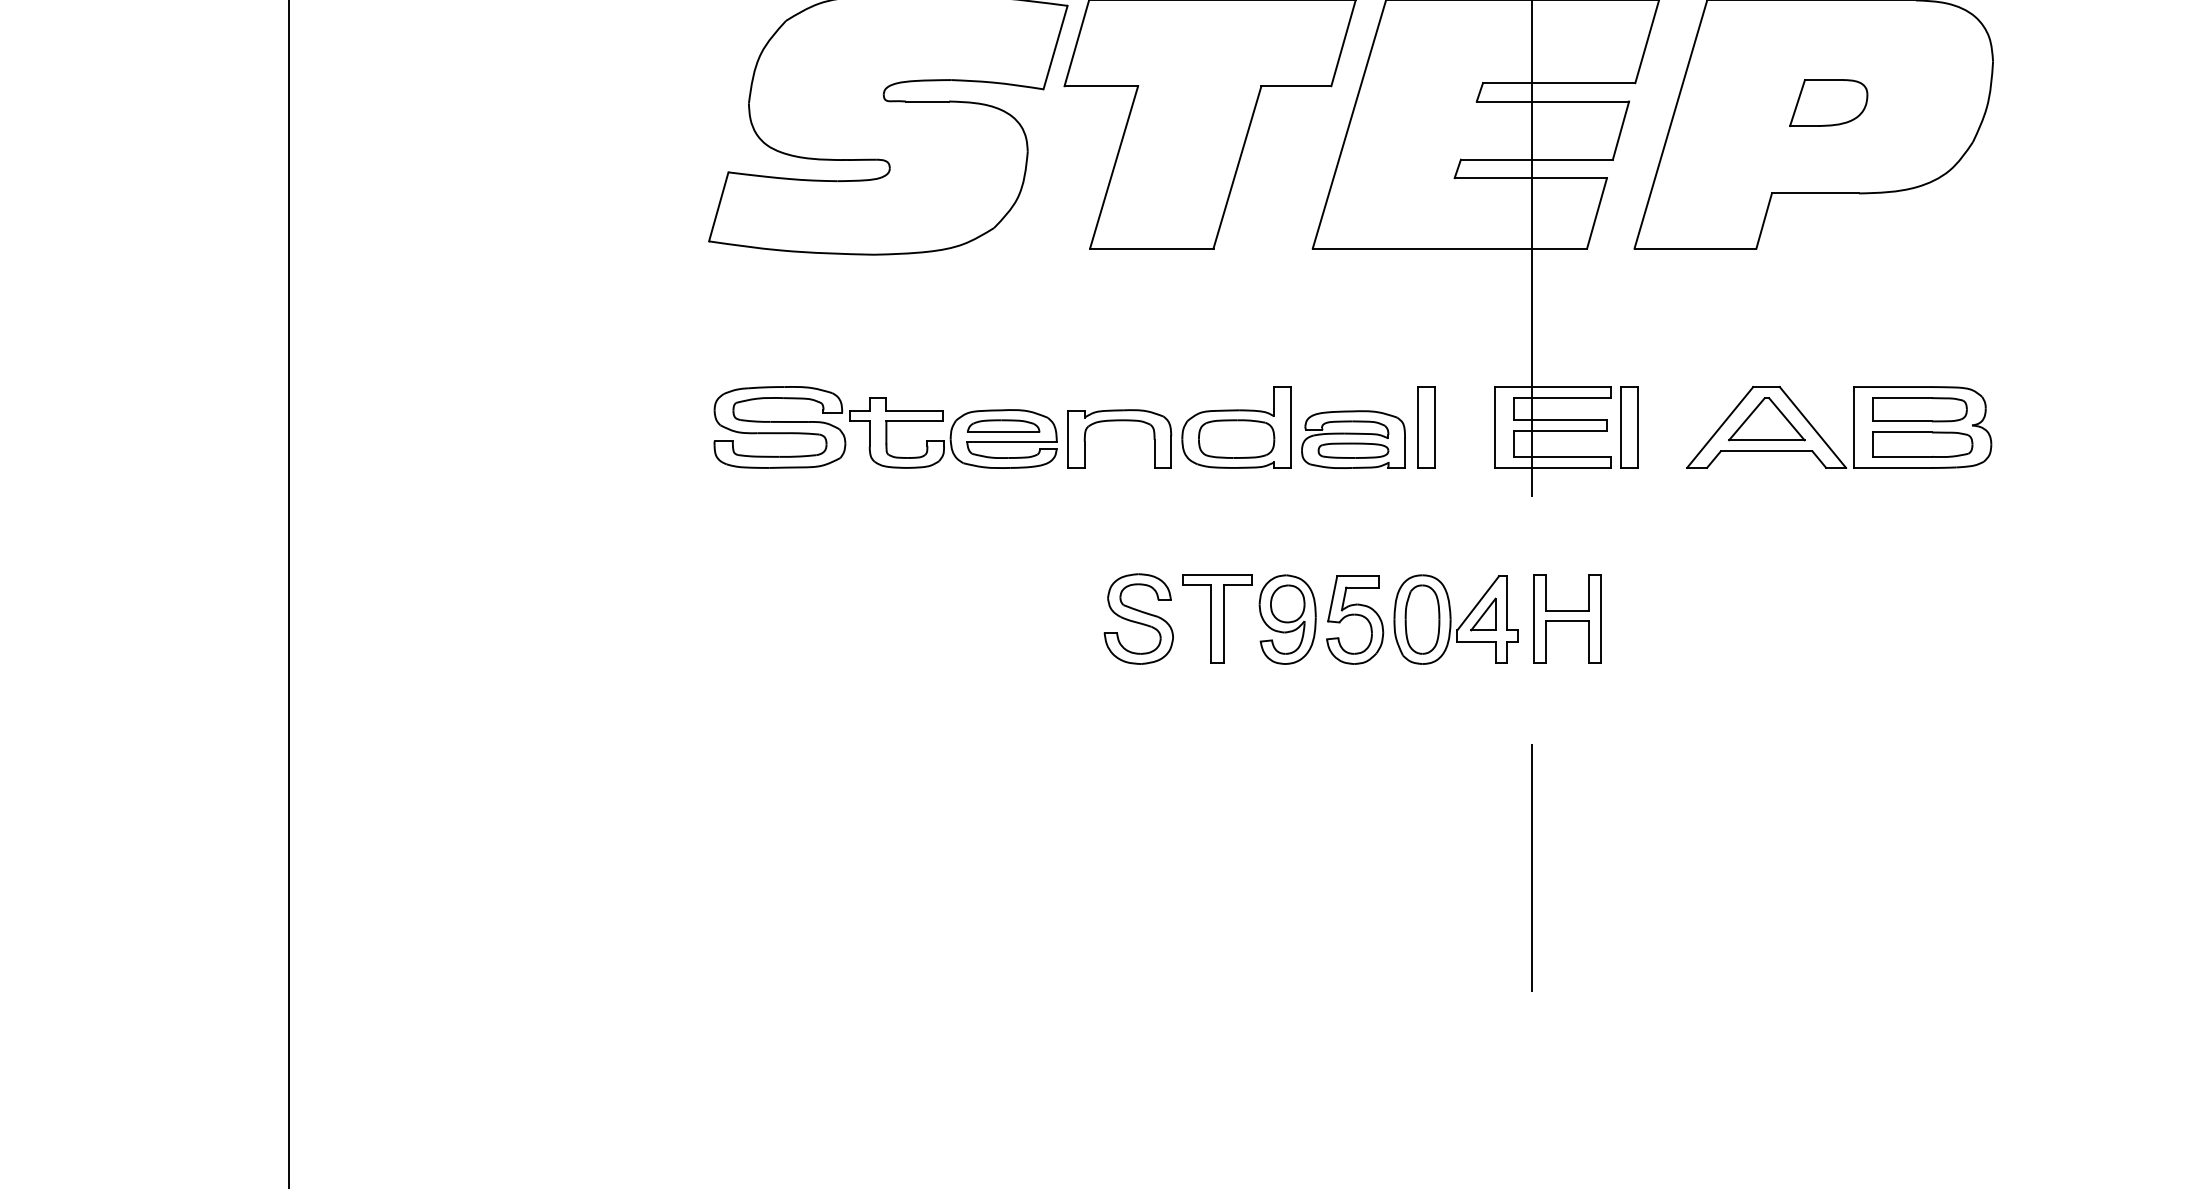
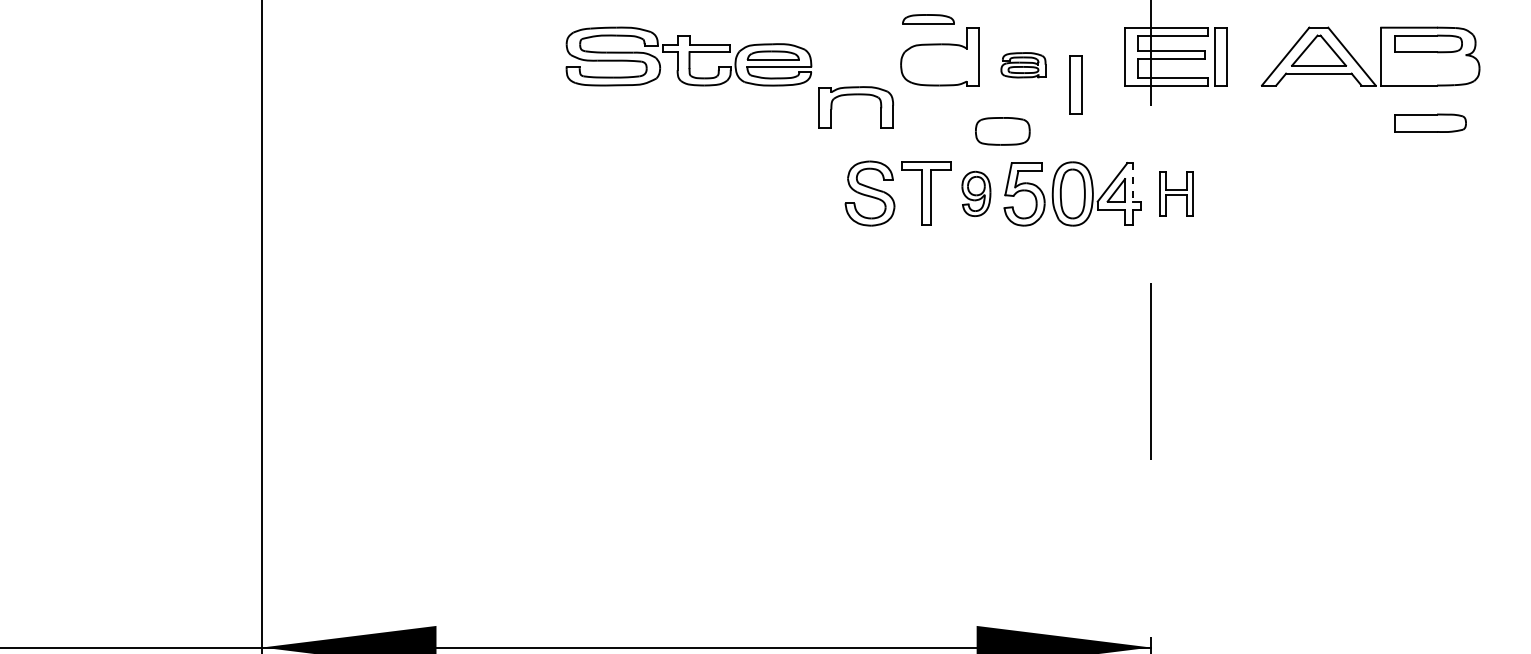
part: (1220, 374) -> (928, 18), added
part: (1119, 421) -> (856, 95), moved
part: (1426, 427) -> (1075, 85), moved
part: (1236, 438) -> (1002, 130), moved
part: (1353, 439) -> (1023, 65), size x0.6
part: (1922, 444) -> (1430, 123), moved
line: (1506, 603) -> (1132, 182), solid -> dashed
part: (1567, 618) -> (1176, 193), size x0.7
part: (1287, 619) -> (976, 193), size x0.7

